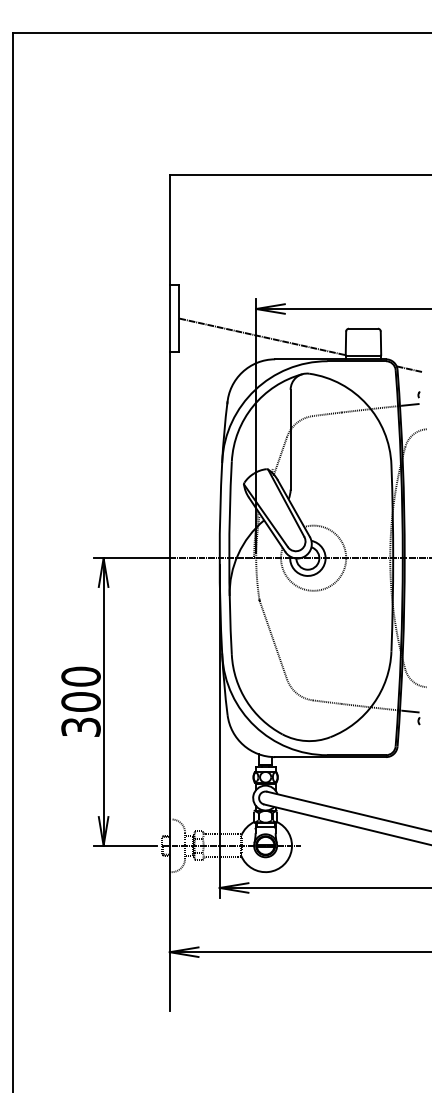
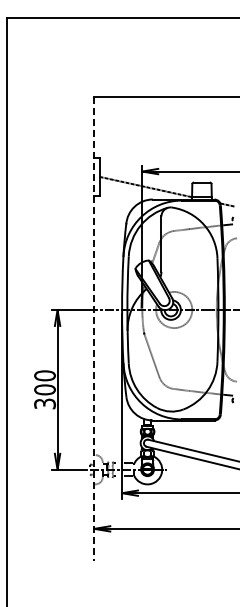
line: (170, 593) -> (94, 329), solid -> dashed

